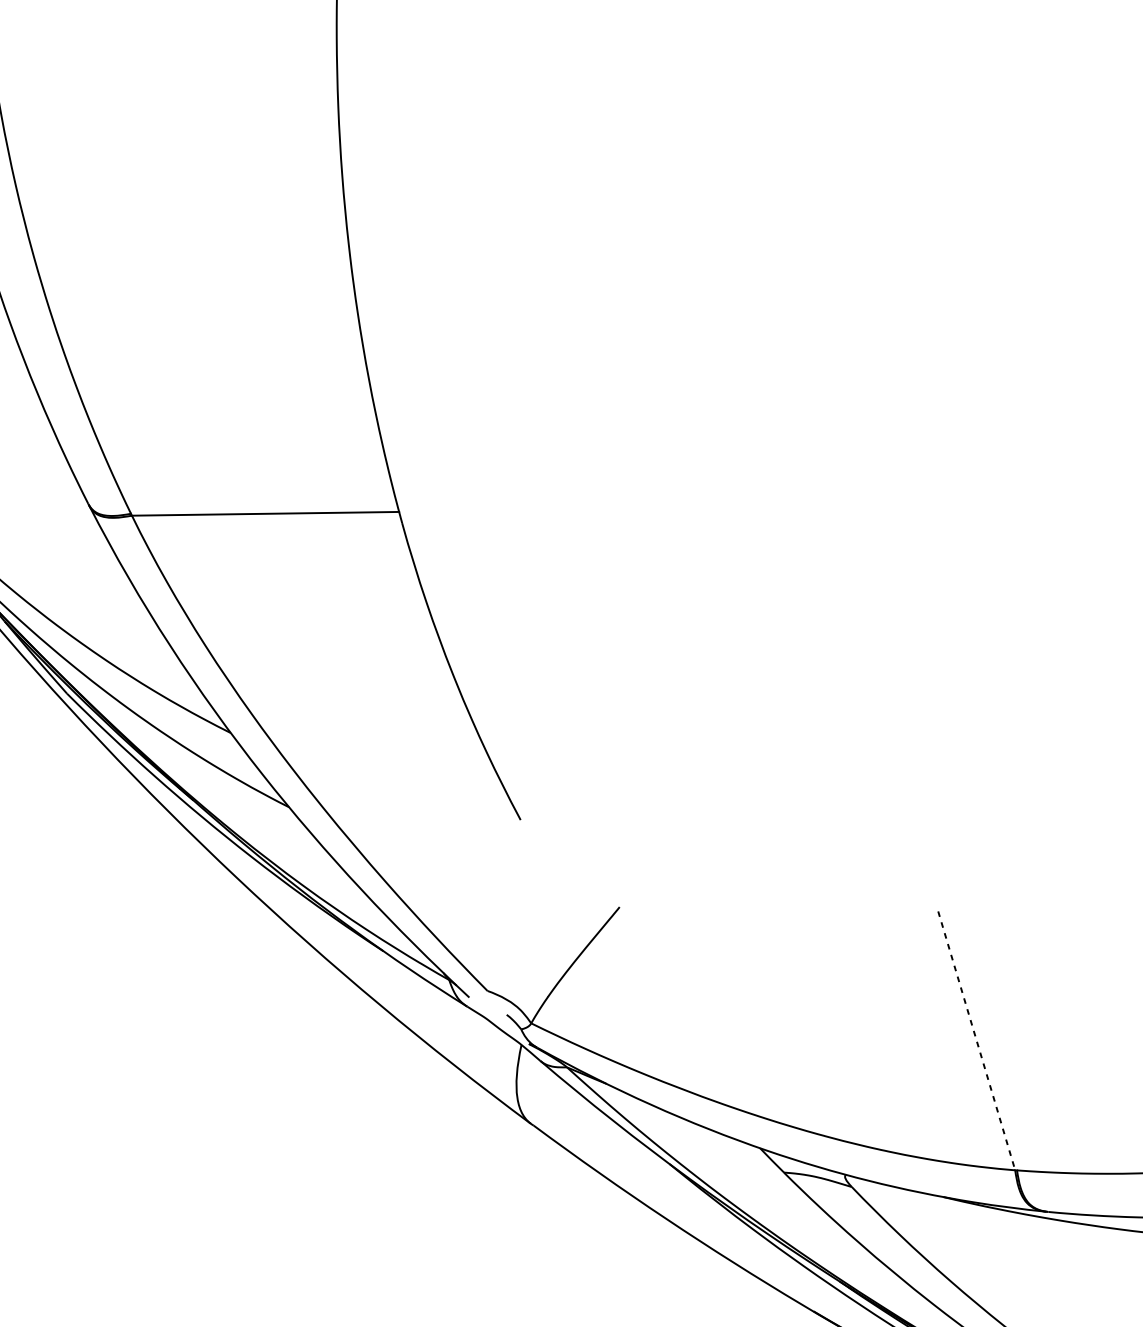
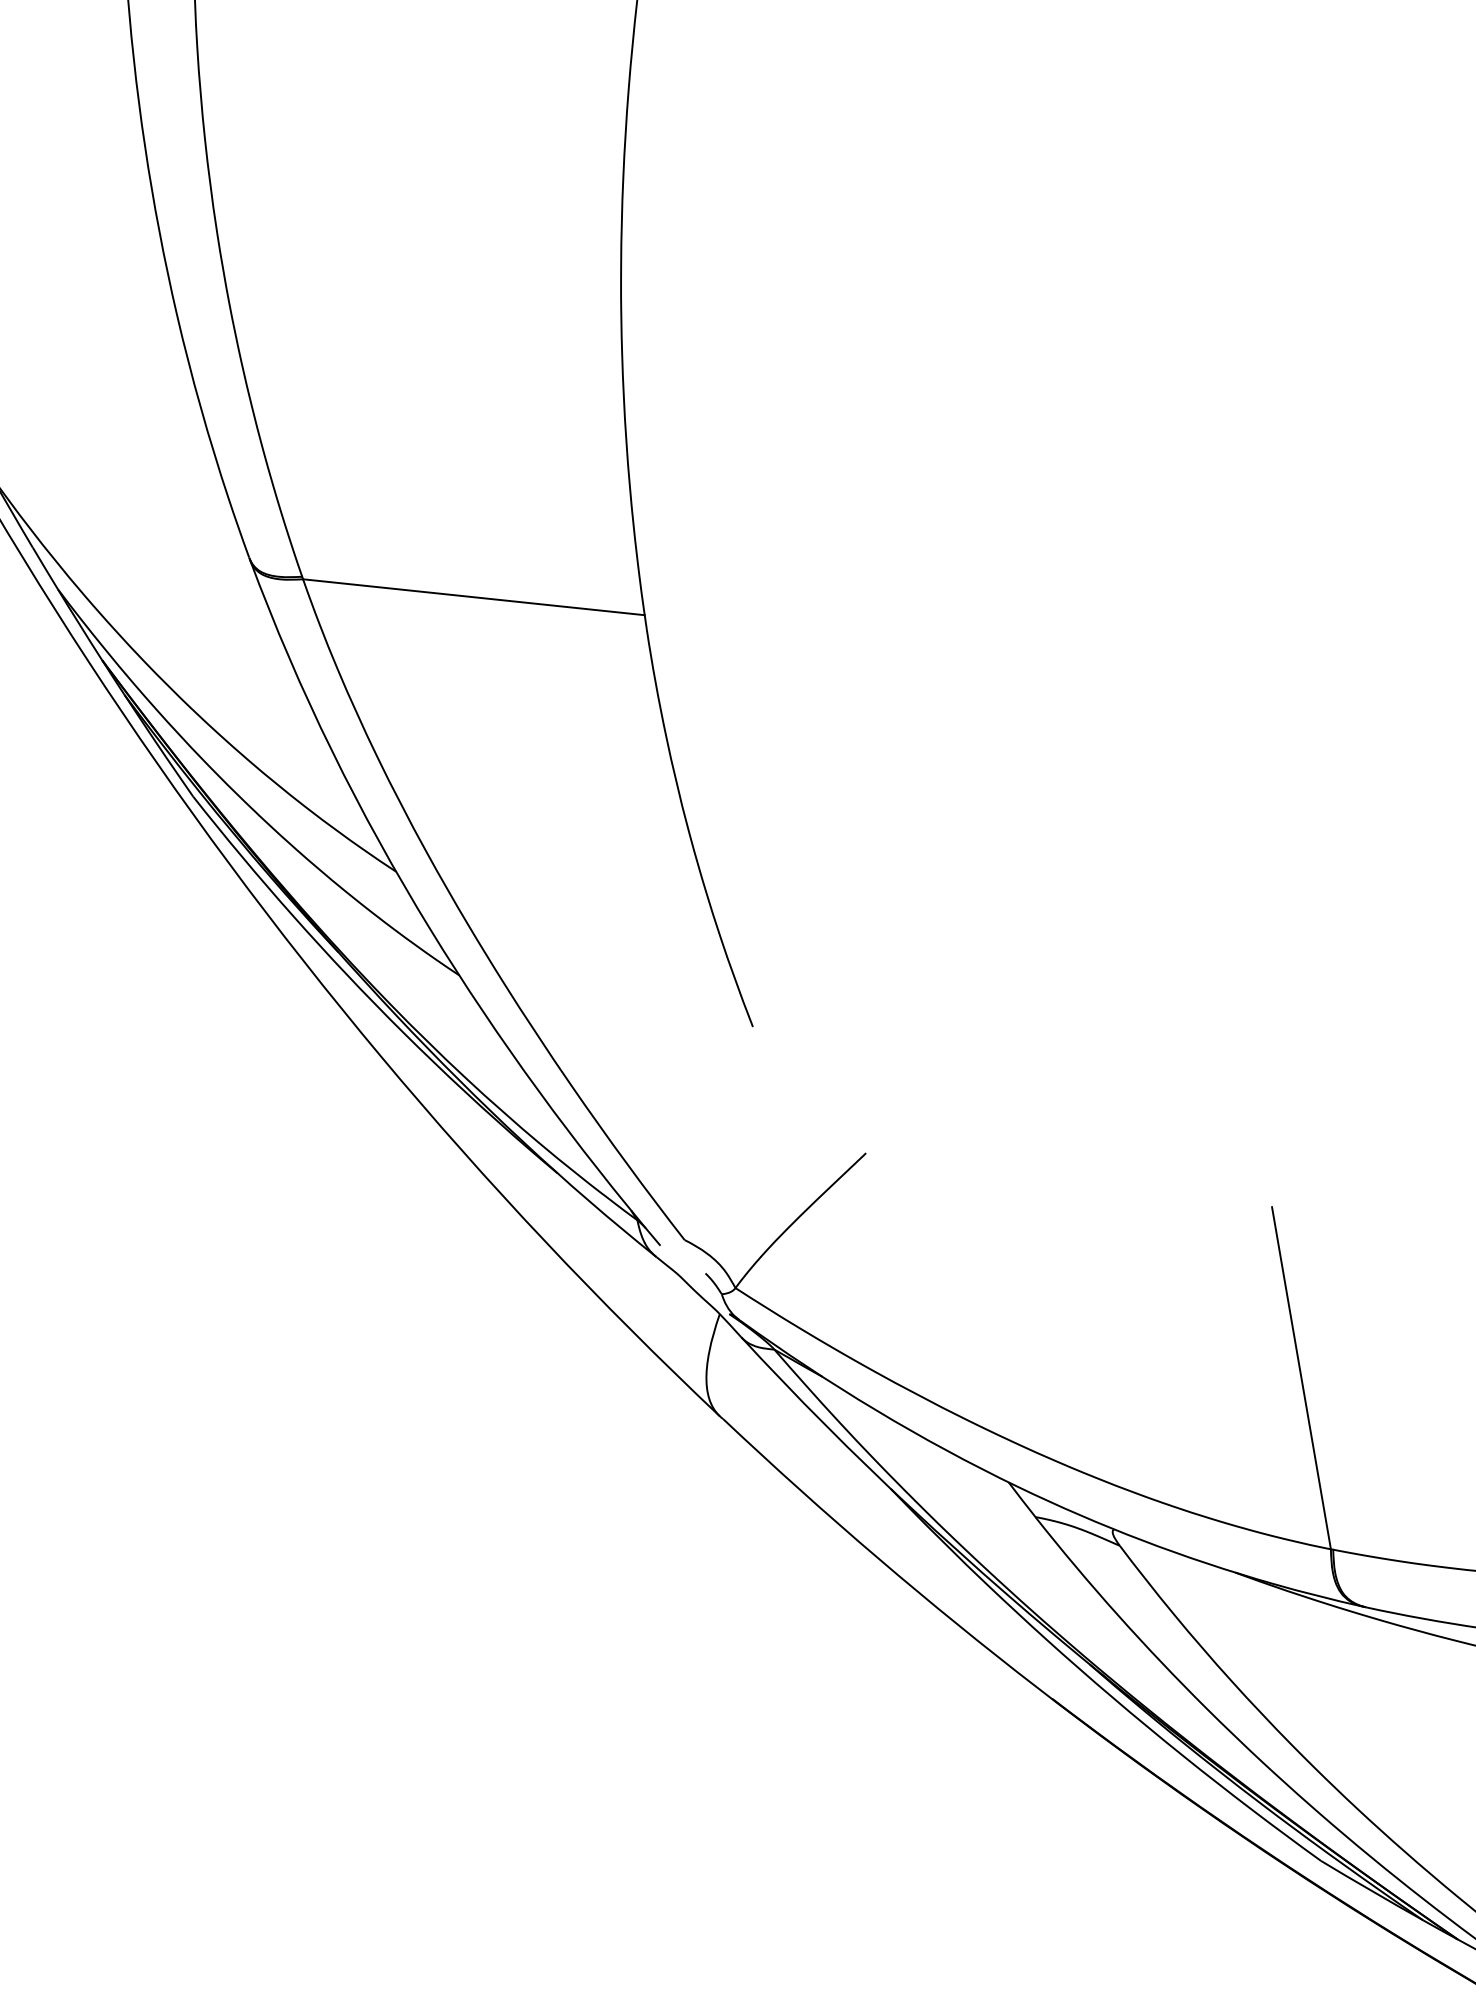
line: (976, 1041) -> (1301, 1378), dashed -> solid

